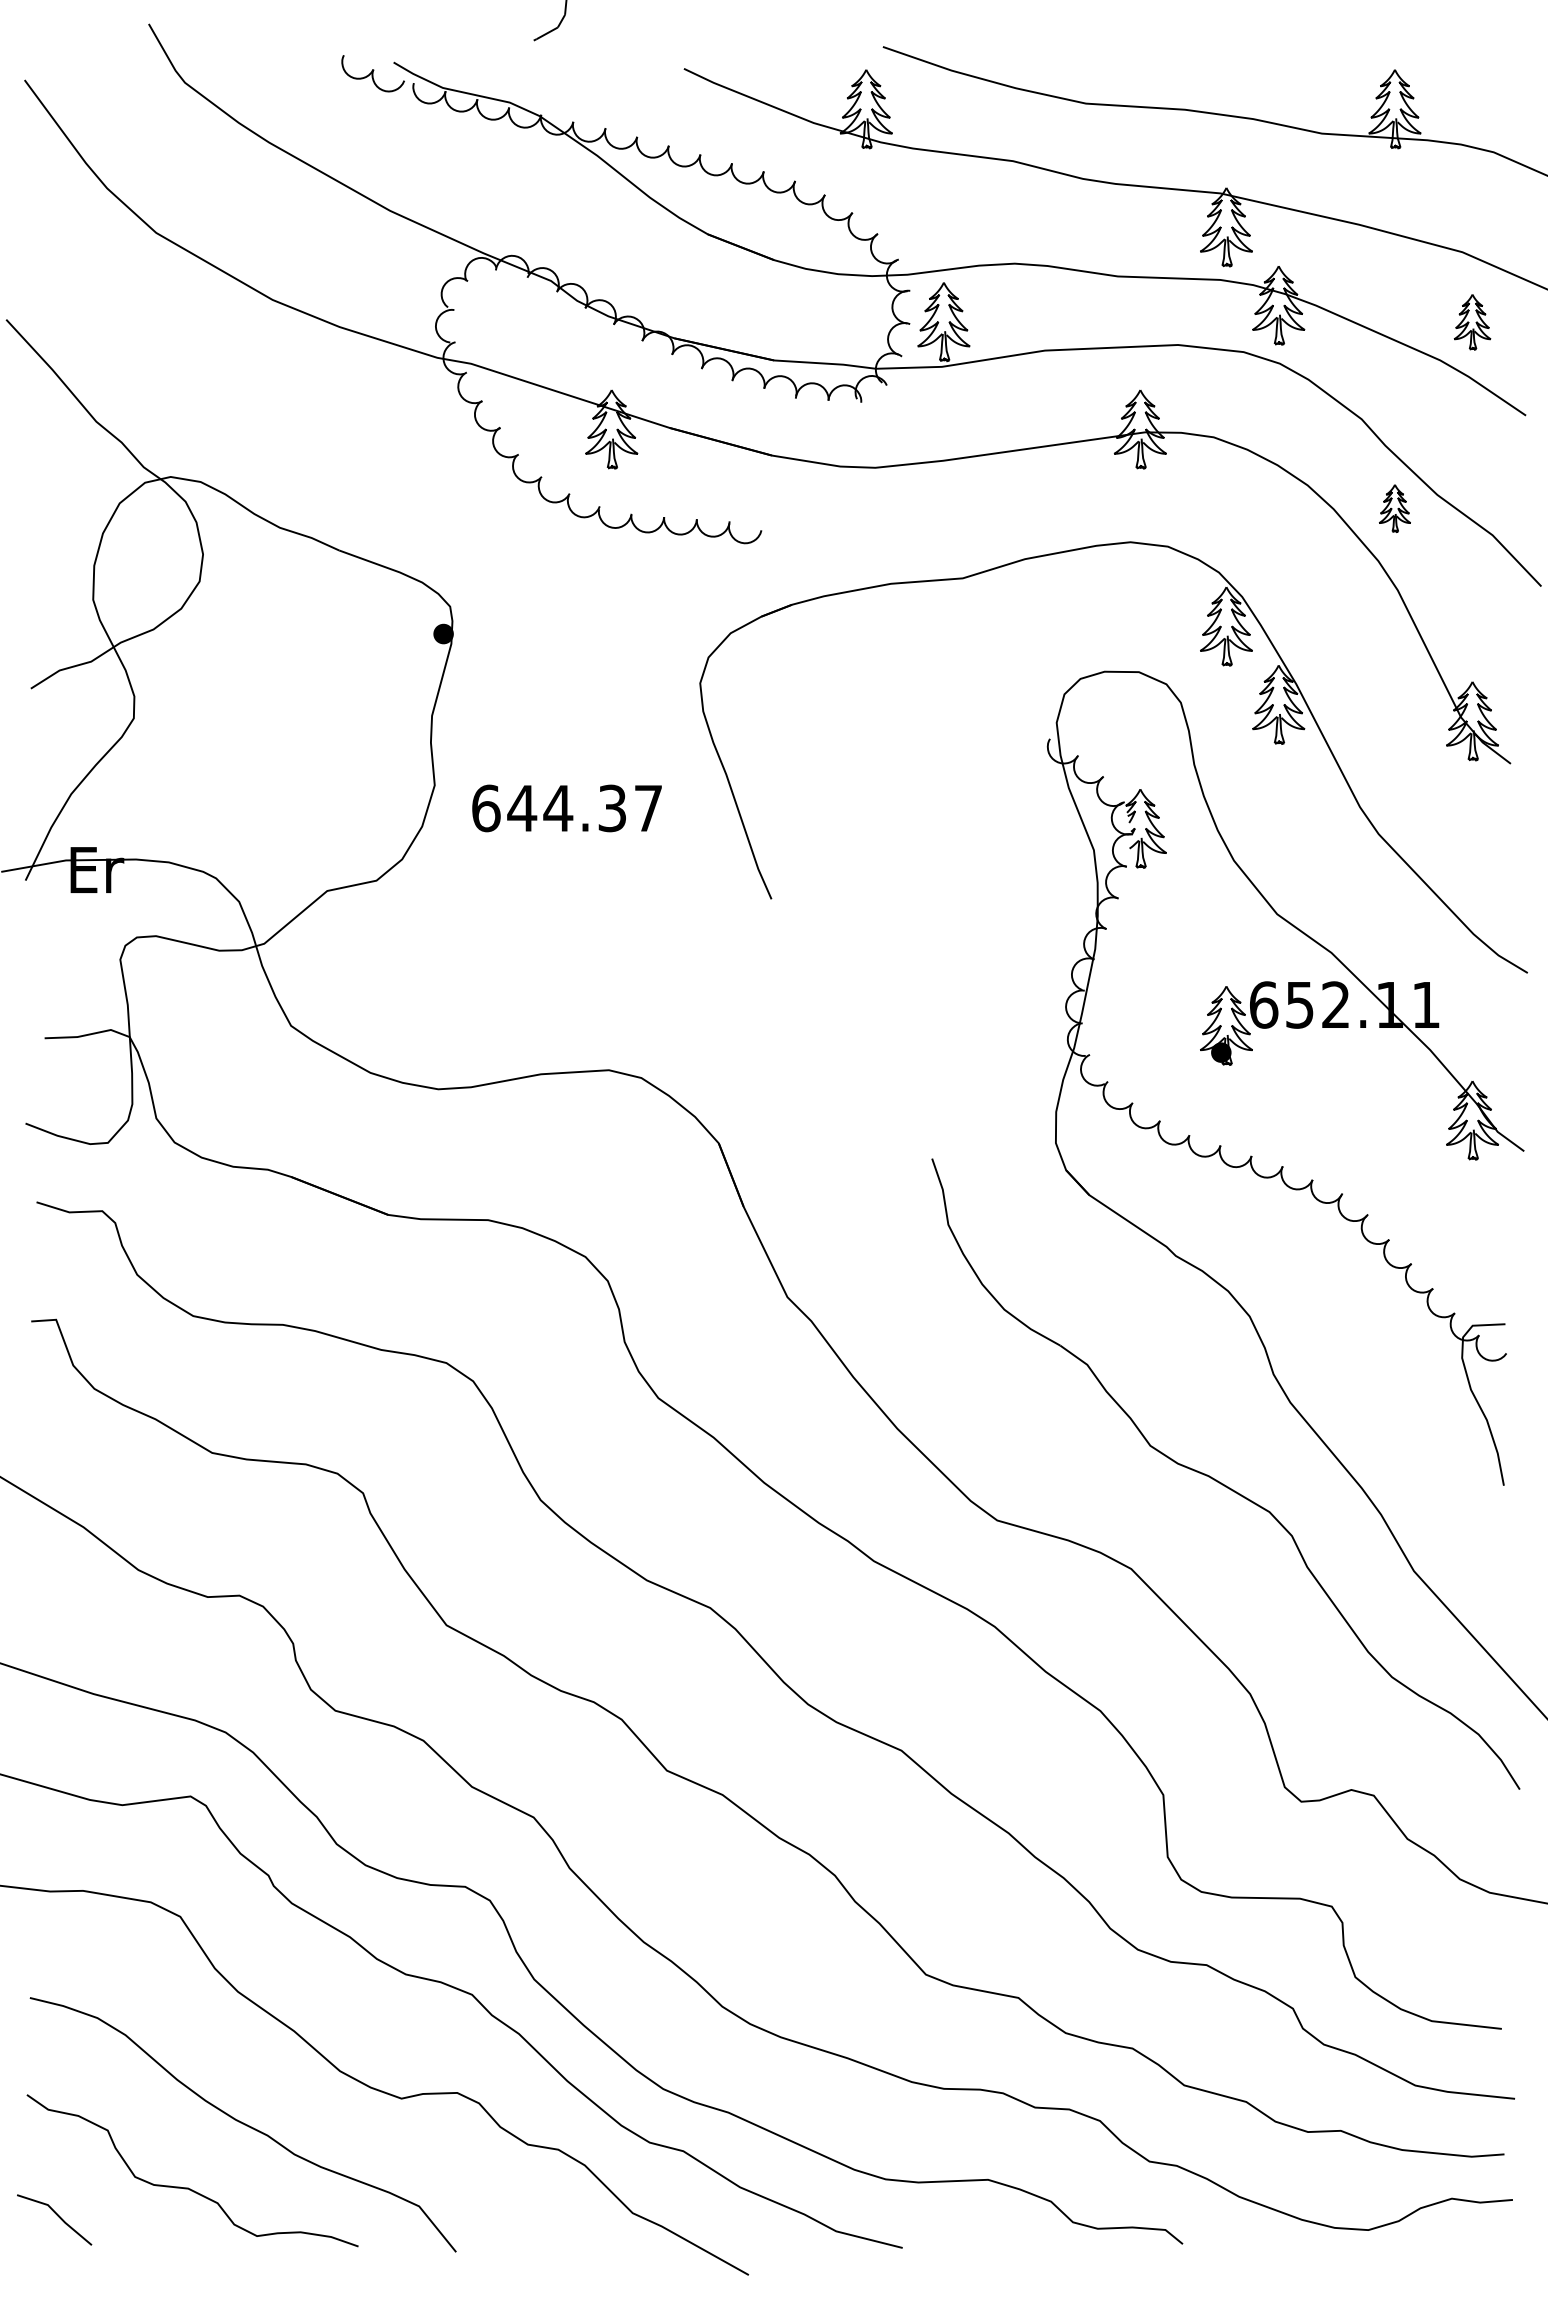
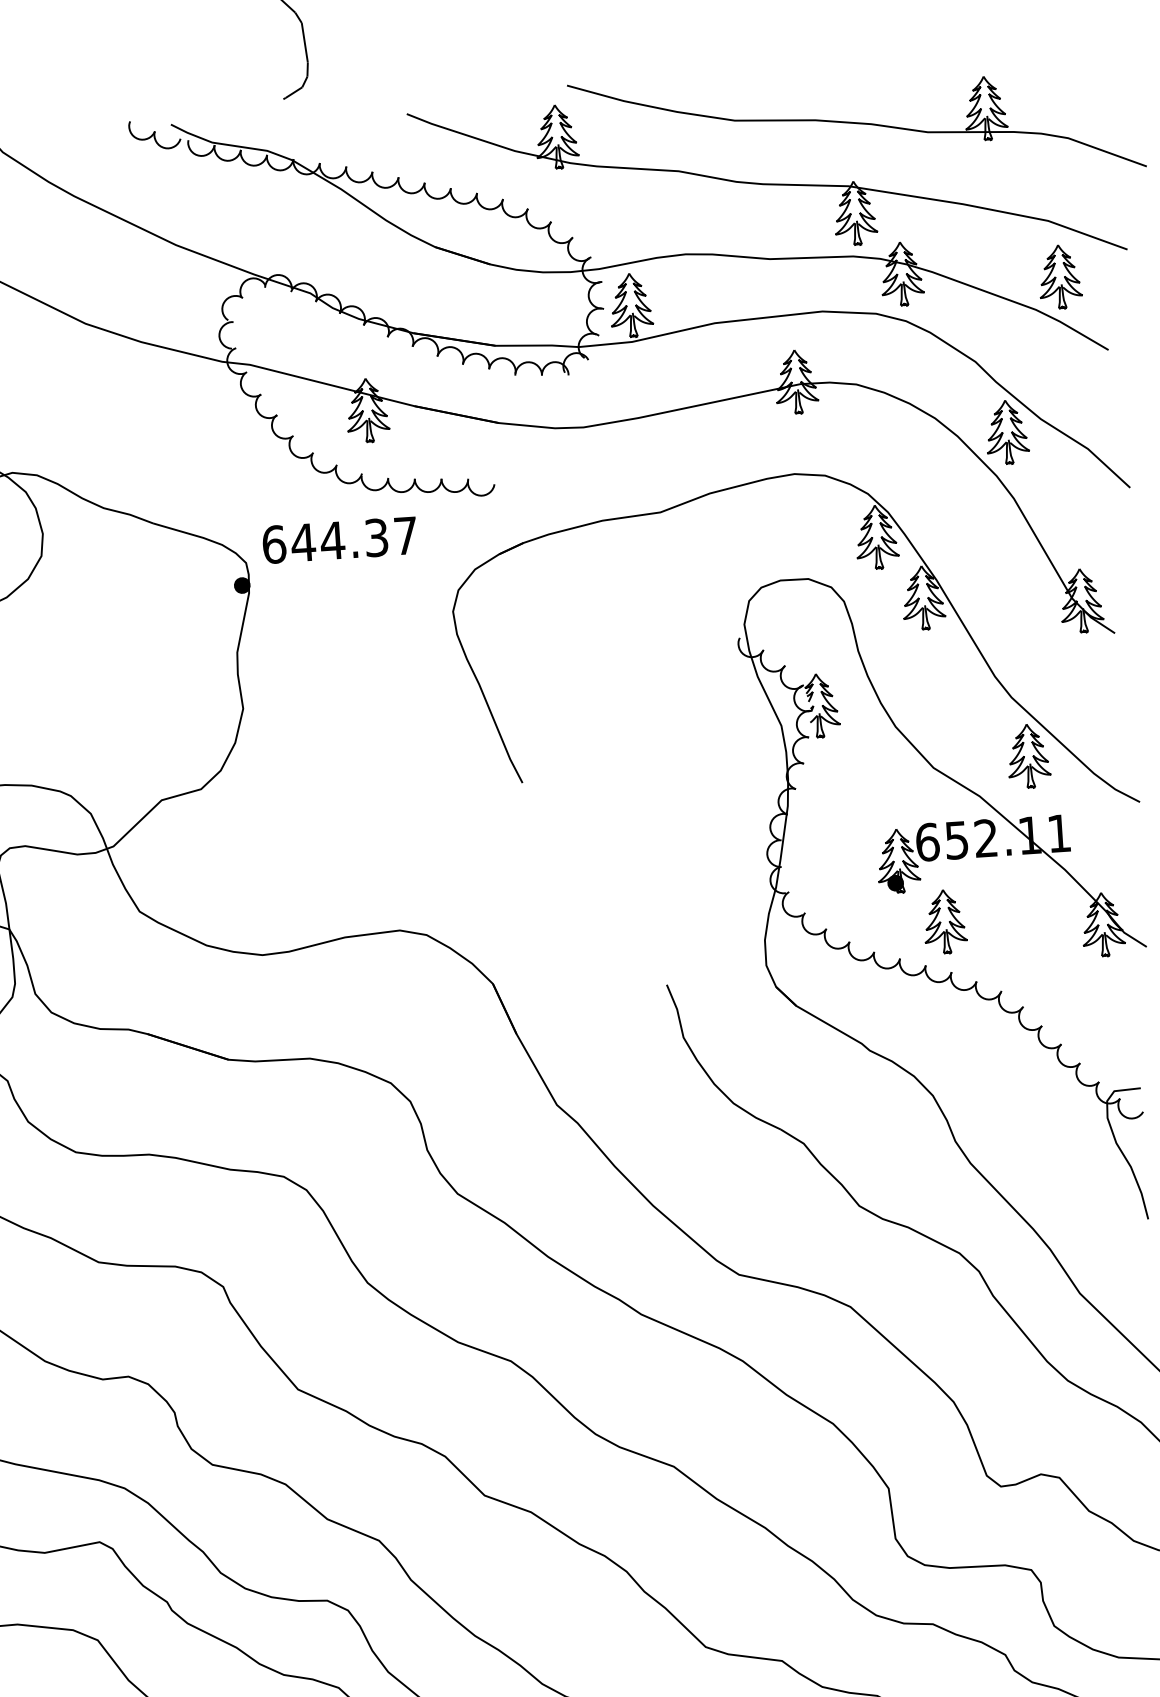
part: (1472, 322) -> (1060, 277), size x1.43
part: (1394, 508) -> (1006, 432), size x1.67
text: (566, 808) -> (339, 540), moved
part: (1394, 907) -> (1028, 756), added
part: (1278, 1104) -> (944, 922), added

